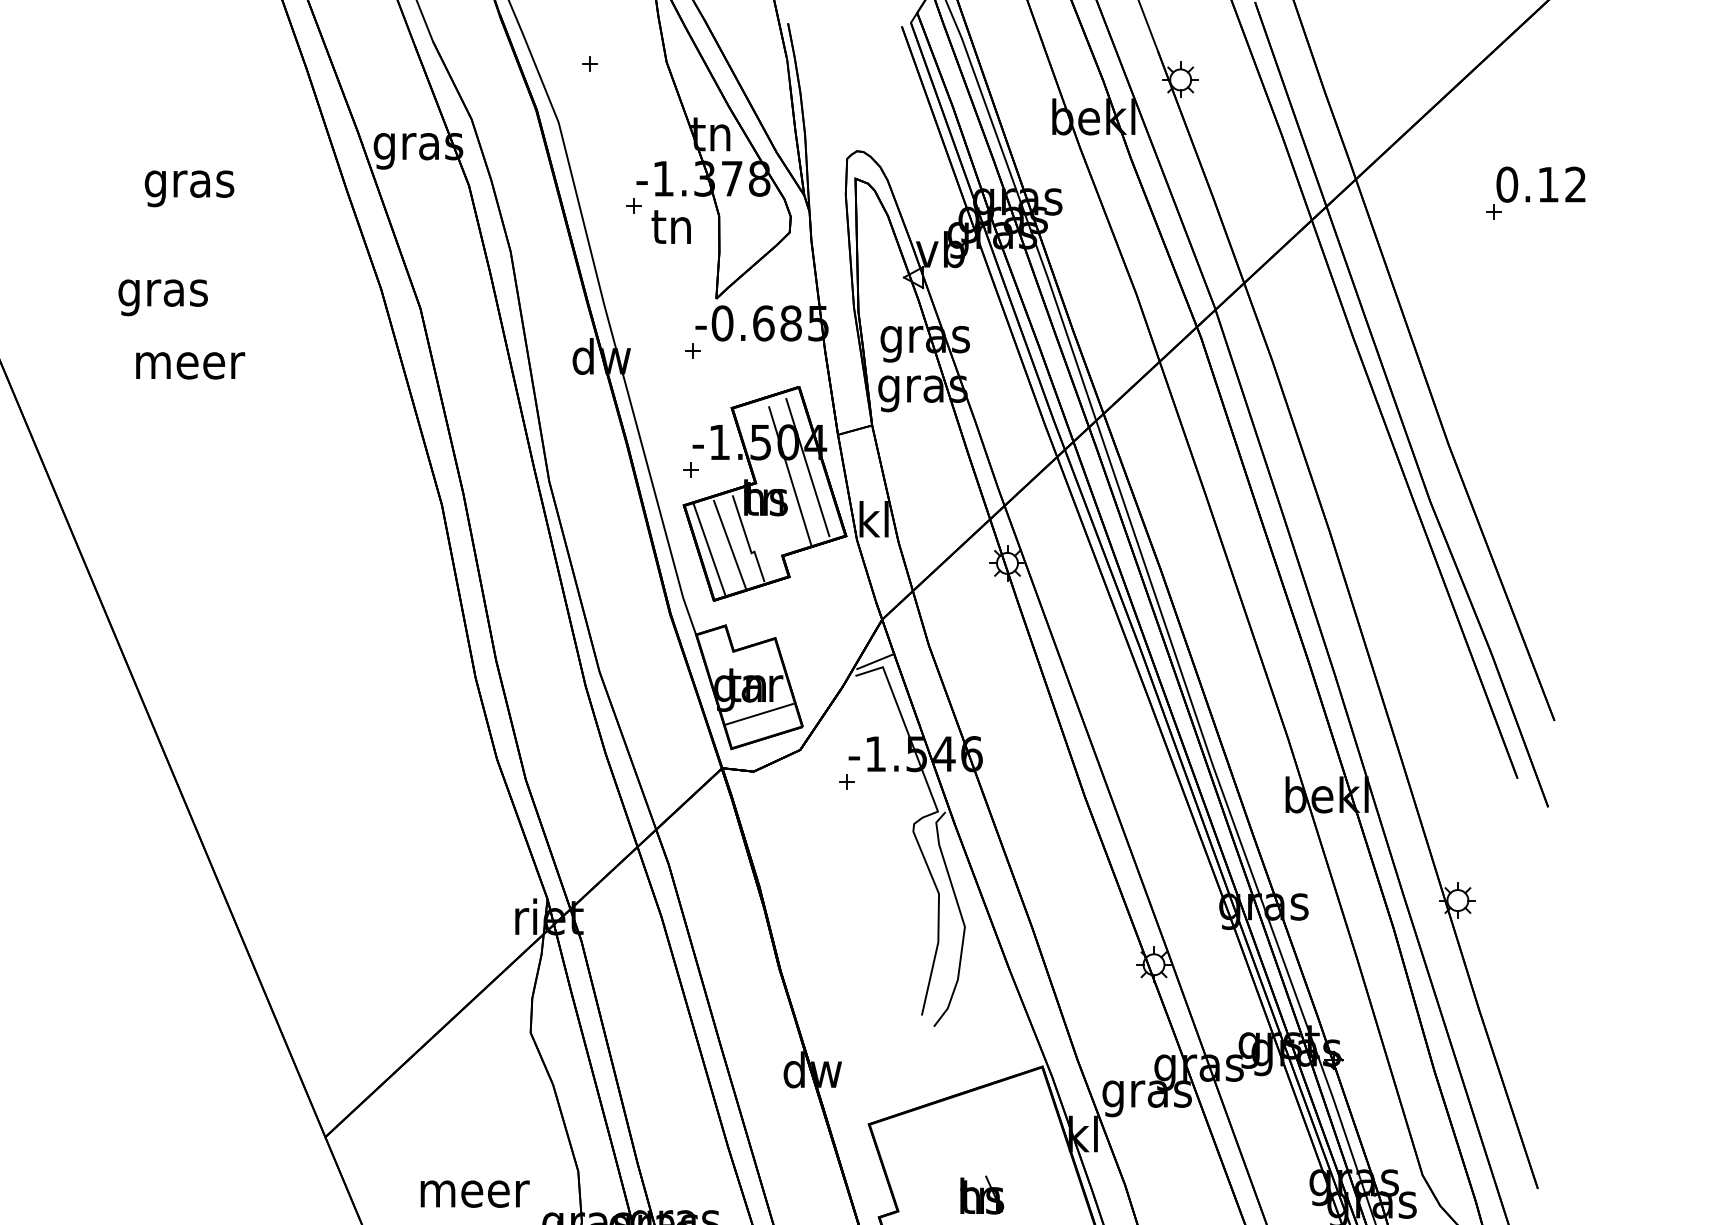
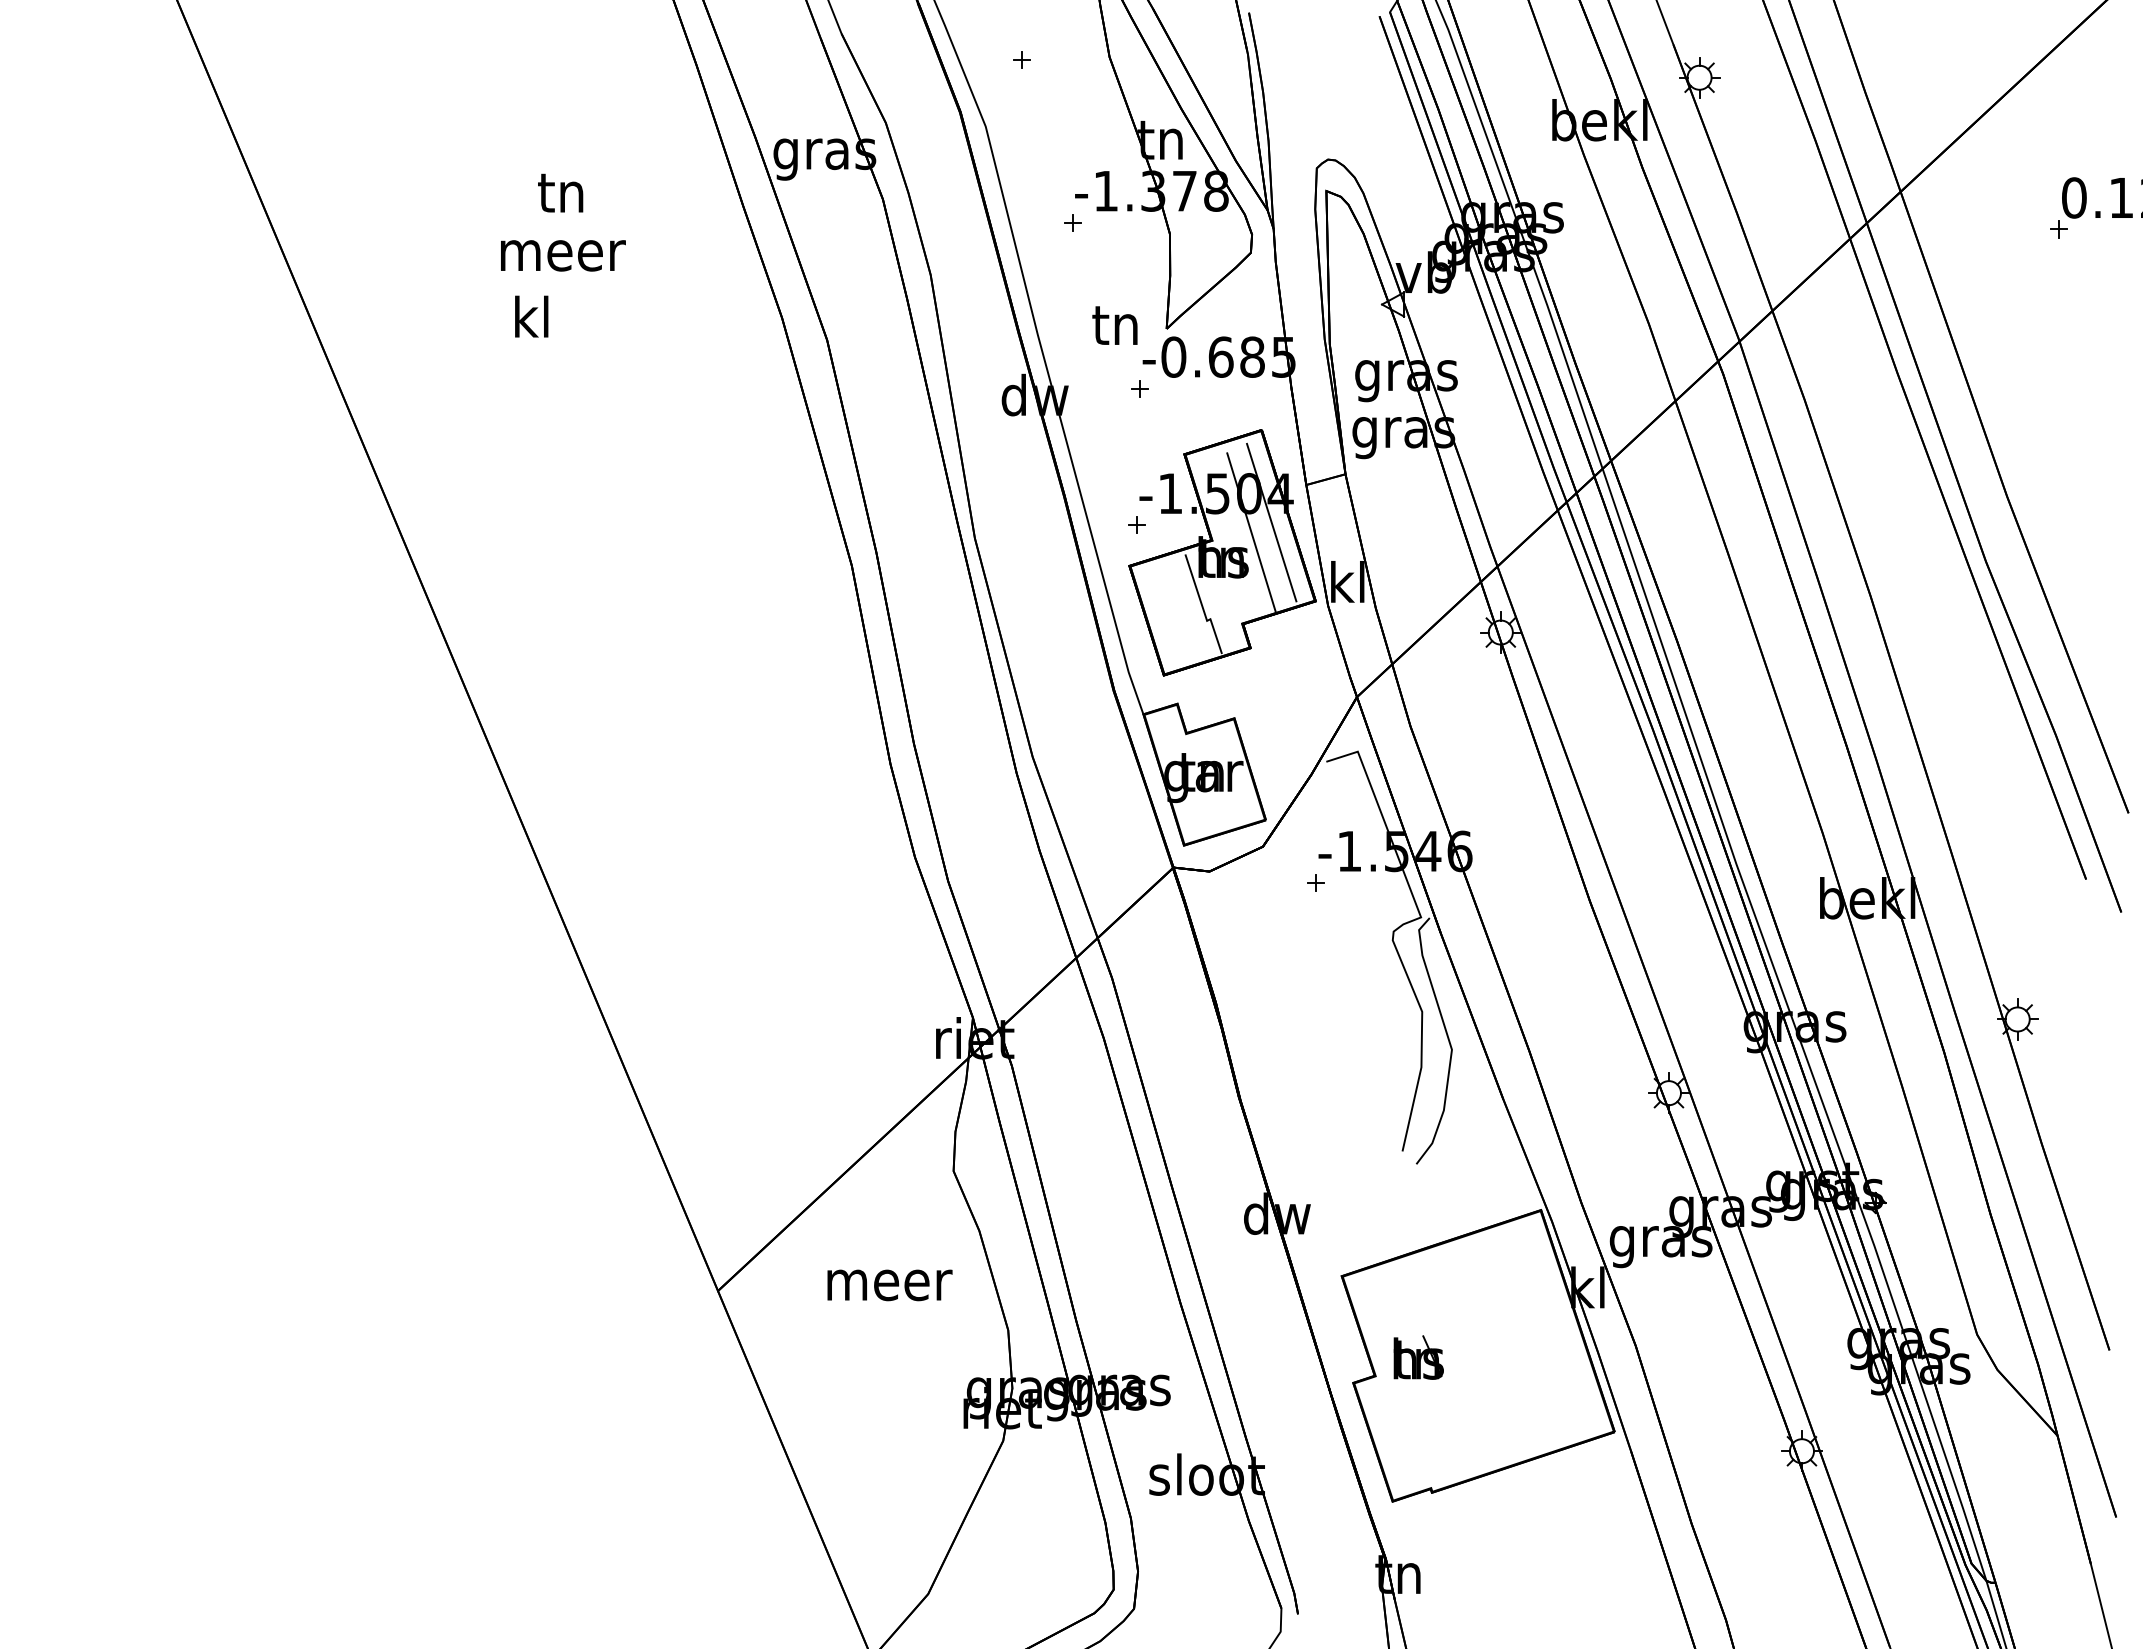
text: (188, 185) -> (561, 198), gras -> tn
text: (670, 226) -> (1114, 325), moved
text: (162, 292) -> (531, 321), gras -> kl
text: (190, 365) -> (563, 255), moved
line: (730, 545) -> (1182, 611), removed
line: (709, 550) -> (1158, 617), removed
line: (875, 660) -> (1349, 744), removed
line: (758, 714) -> (1215, 805), removed
text: (474, 1194) -> (889, 1285), moved
part: (981, 1195) -> (1418, 1357), moved

